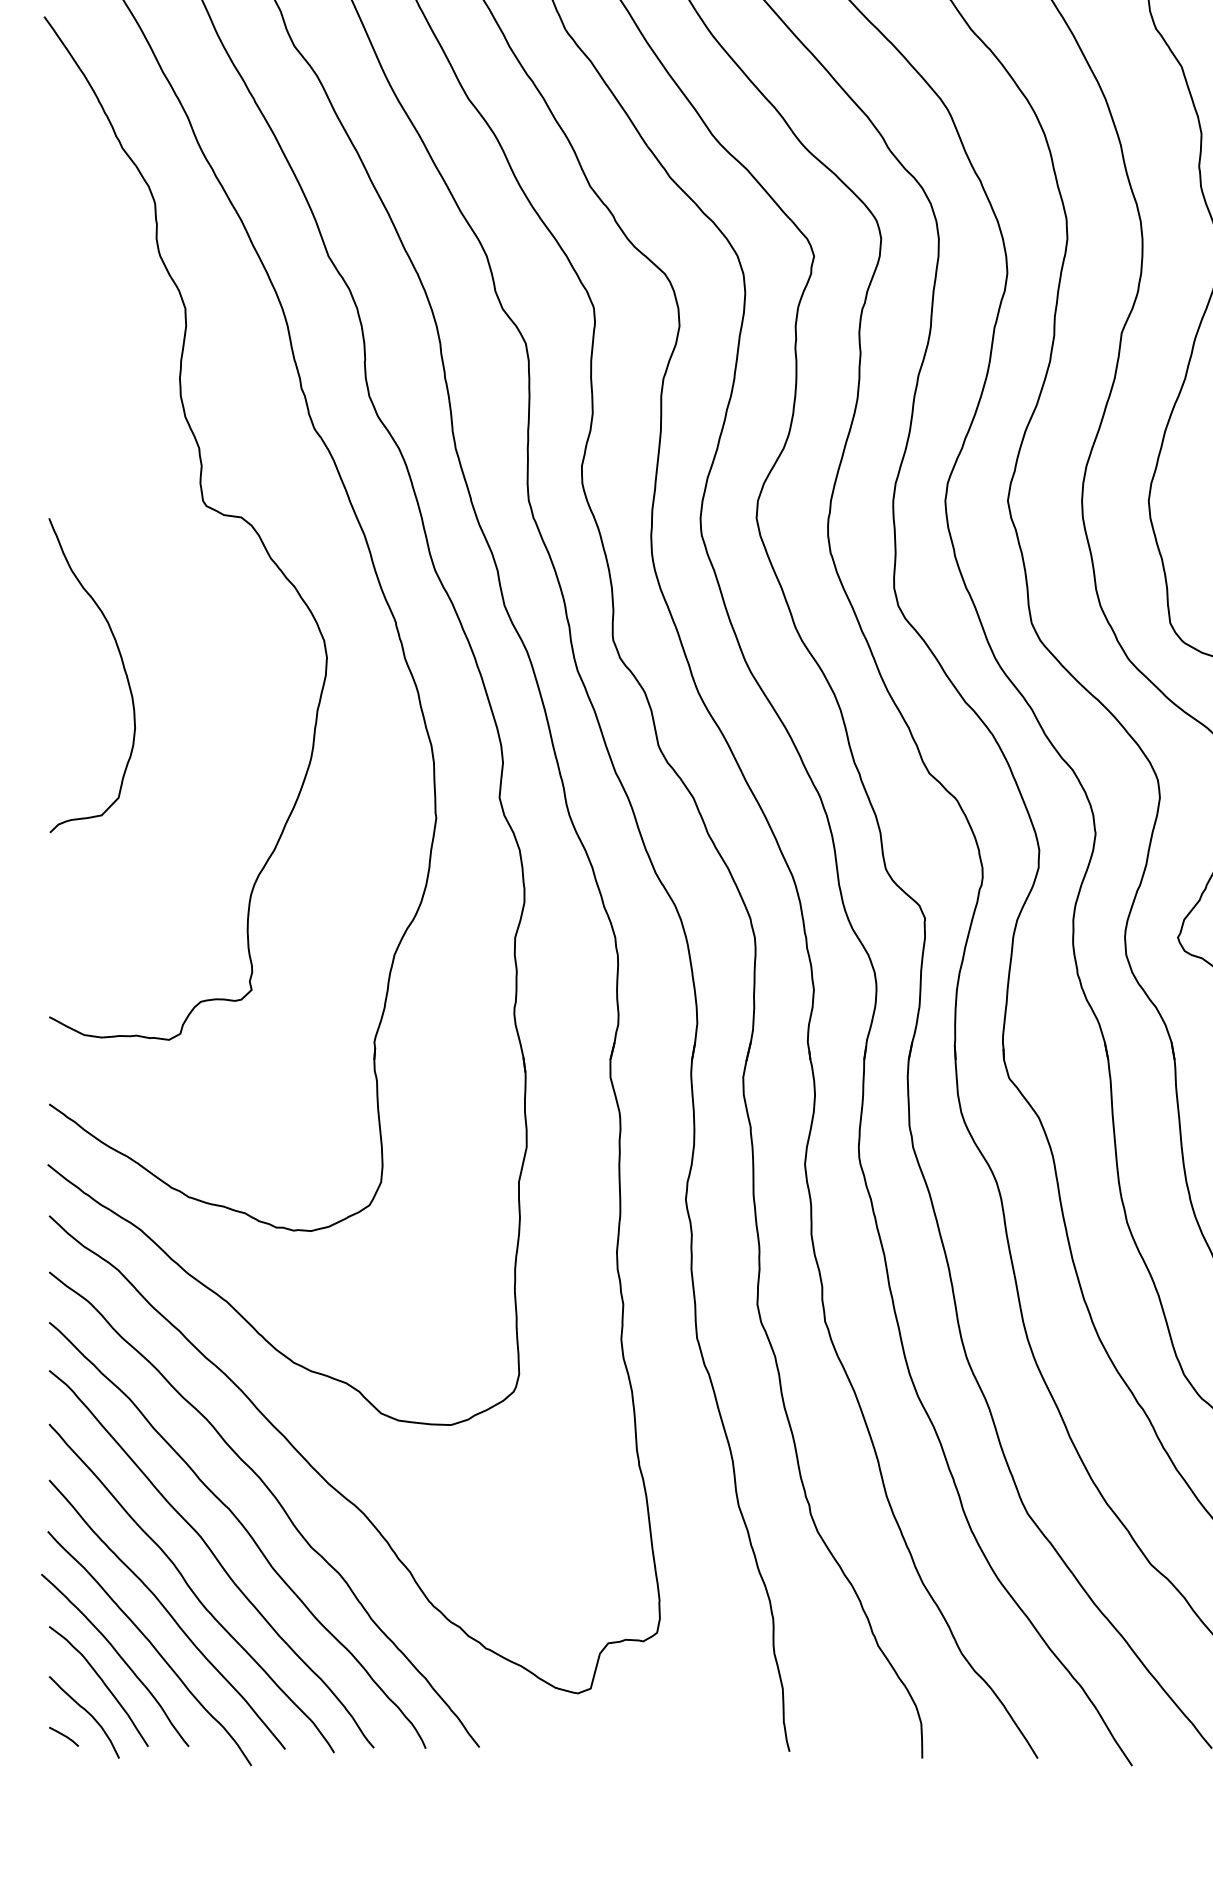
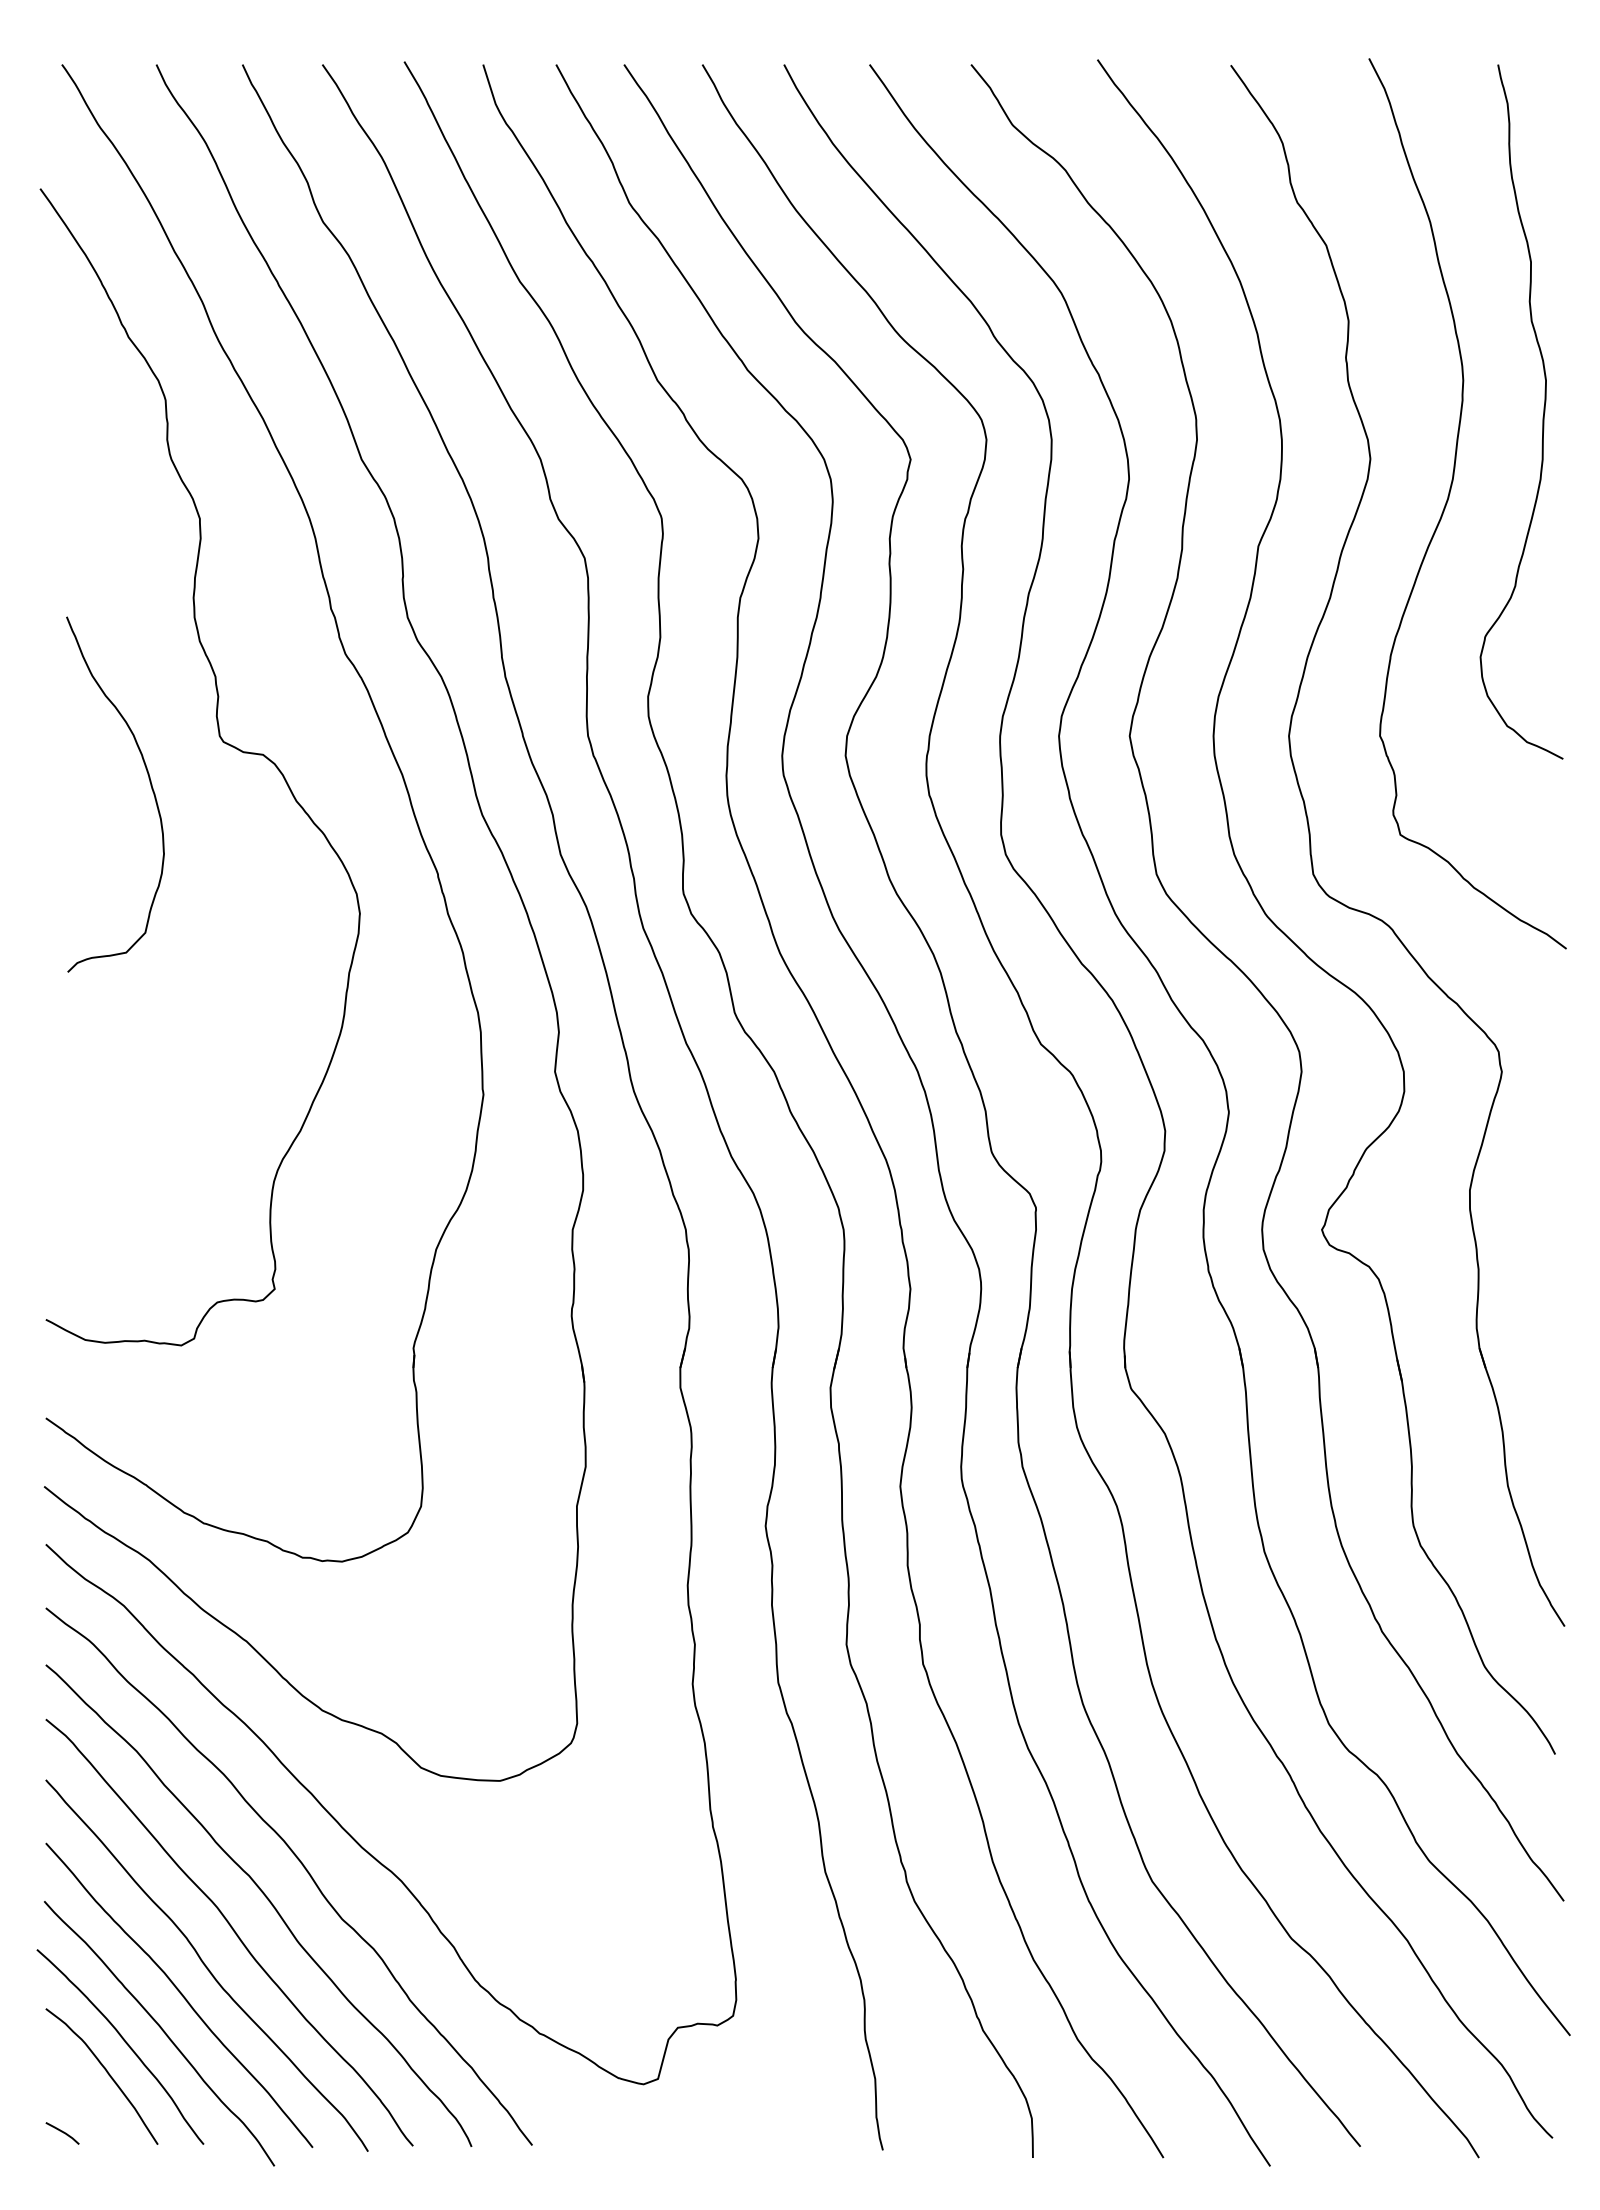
curve: (123, 668) -> (150, 786), moved
curve: (86, 1712) -> (87, 2105), removed

